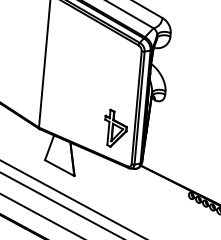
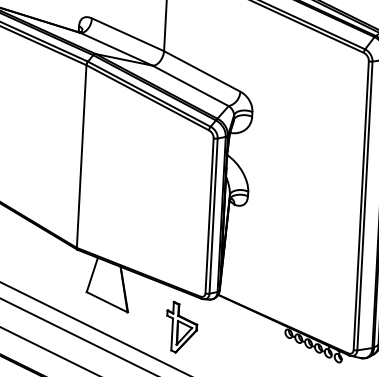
part: (116, 127) -> (182, 326), moved

